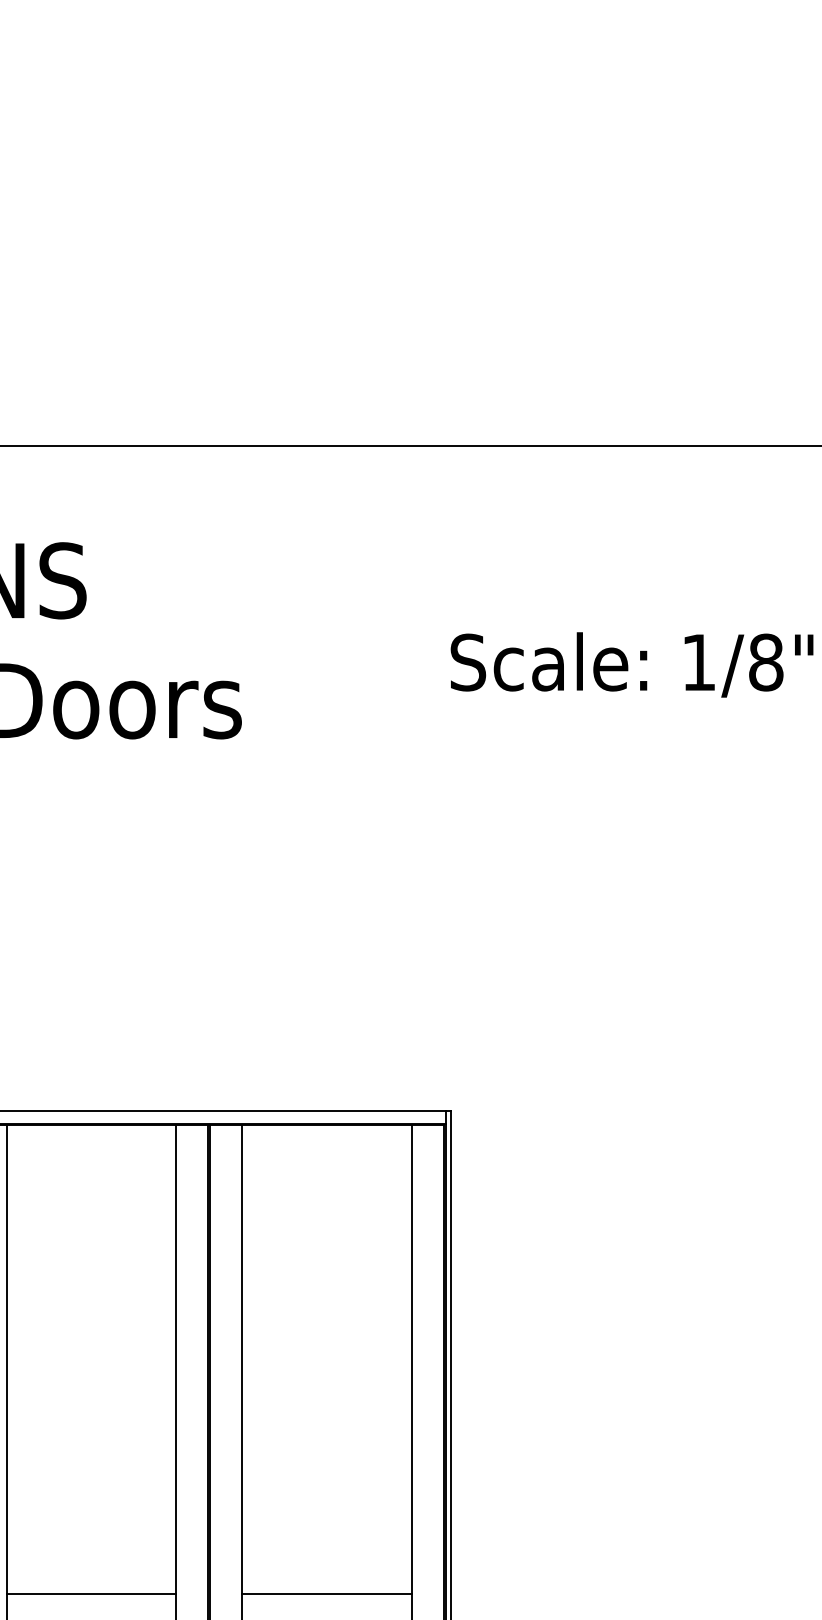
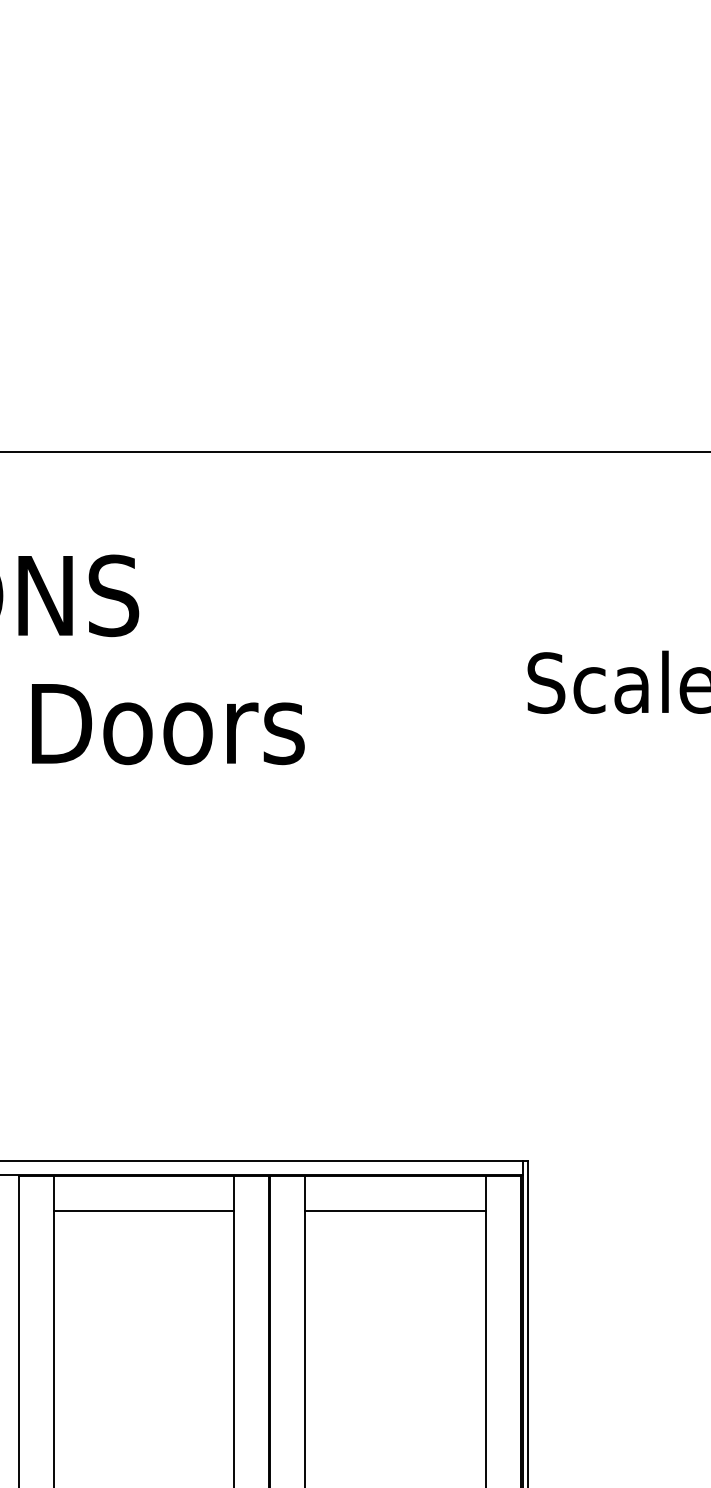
line: (90, 1157) -> (143, 1211), added
line: (326, 1157) -> (395, 1211), added

